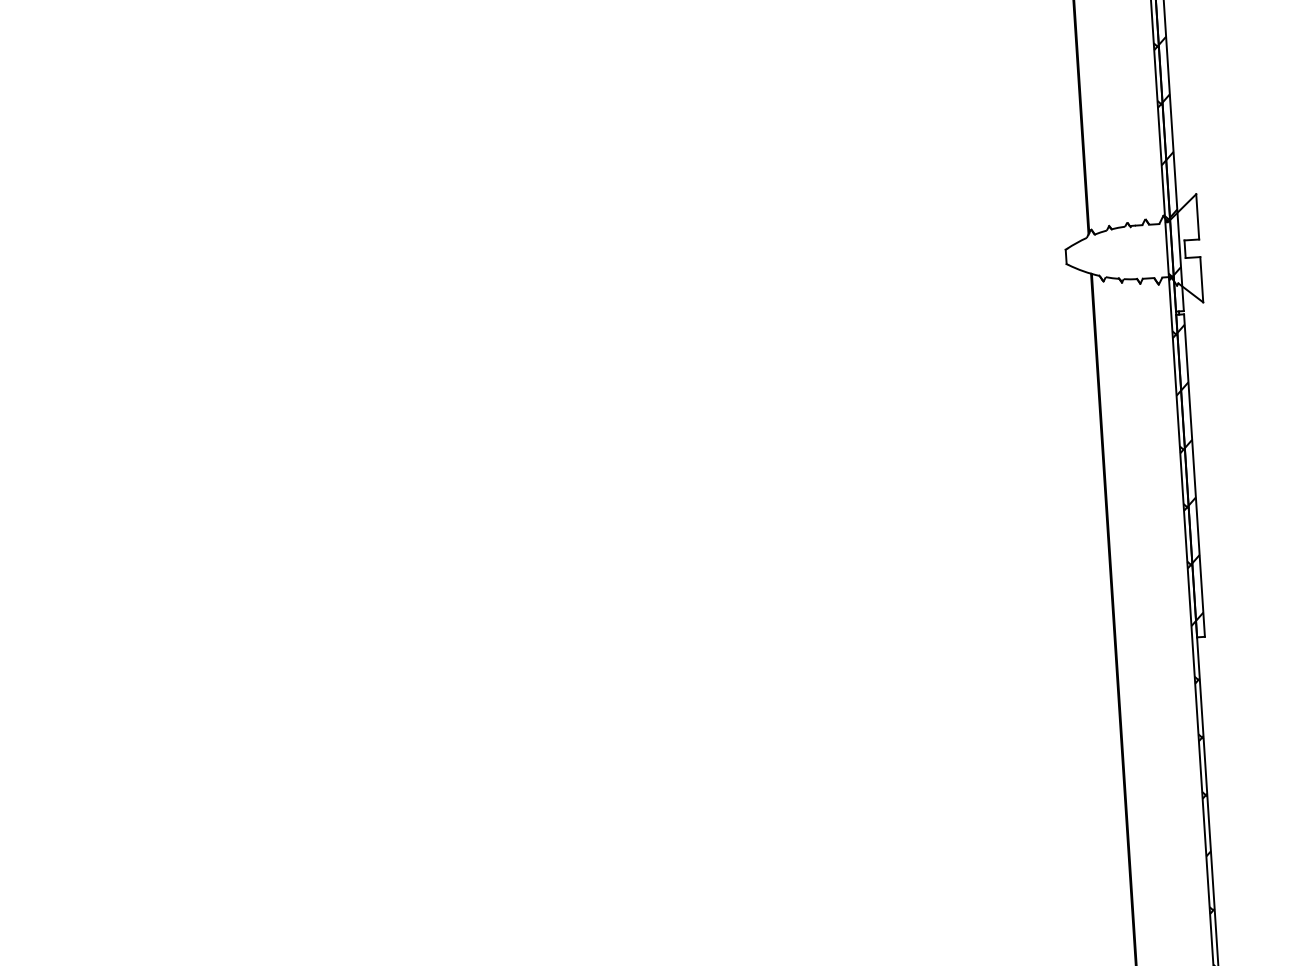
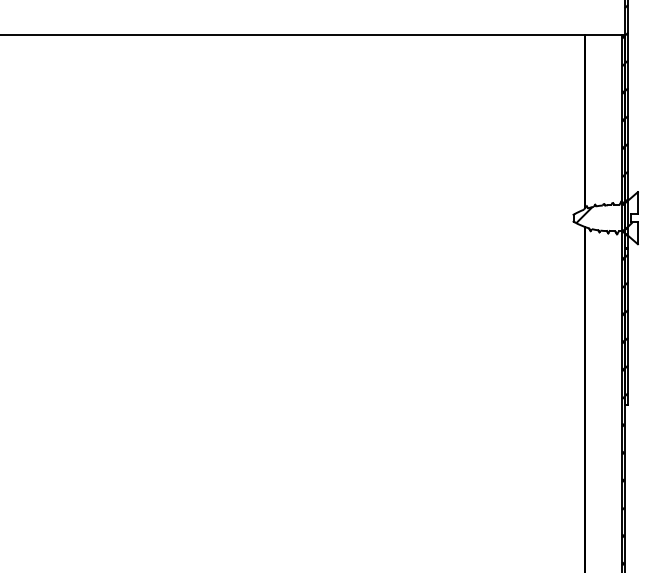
hatch: (1130, 255) -> (604, 219), added

